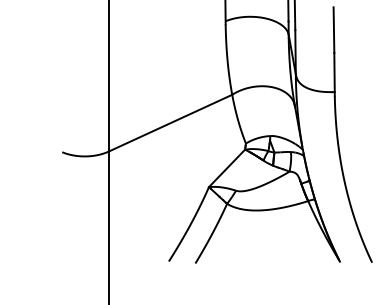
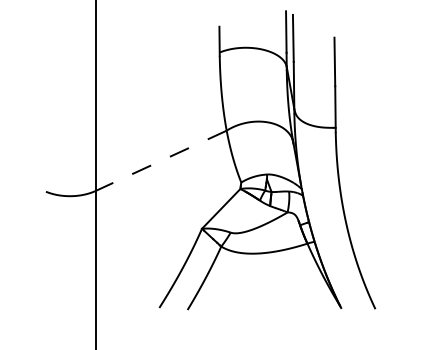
line: (169, 123) -> (160, 161), solid -> dashed

